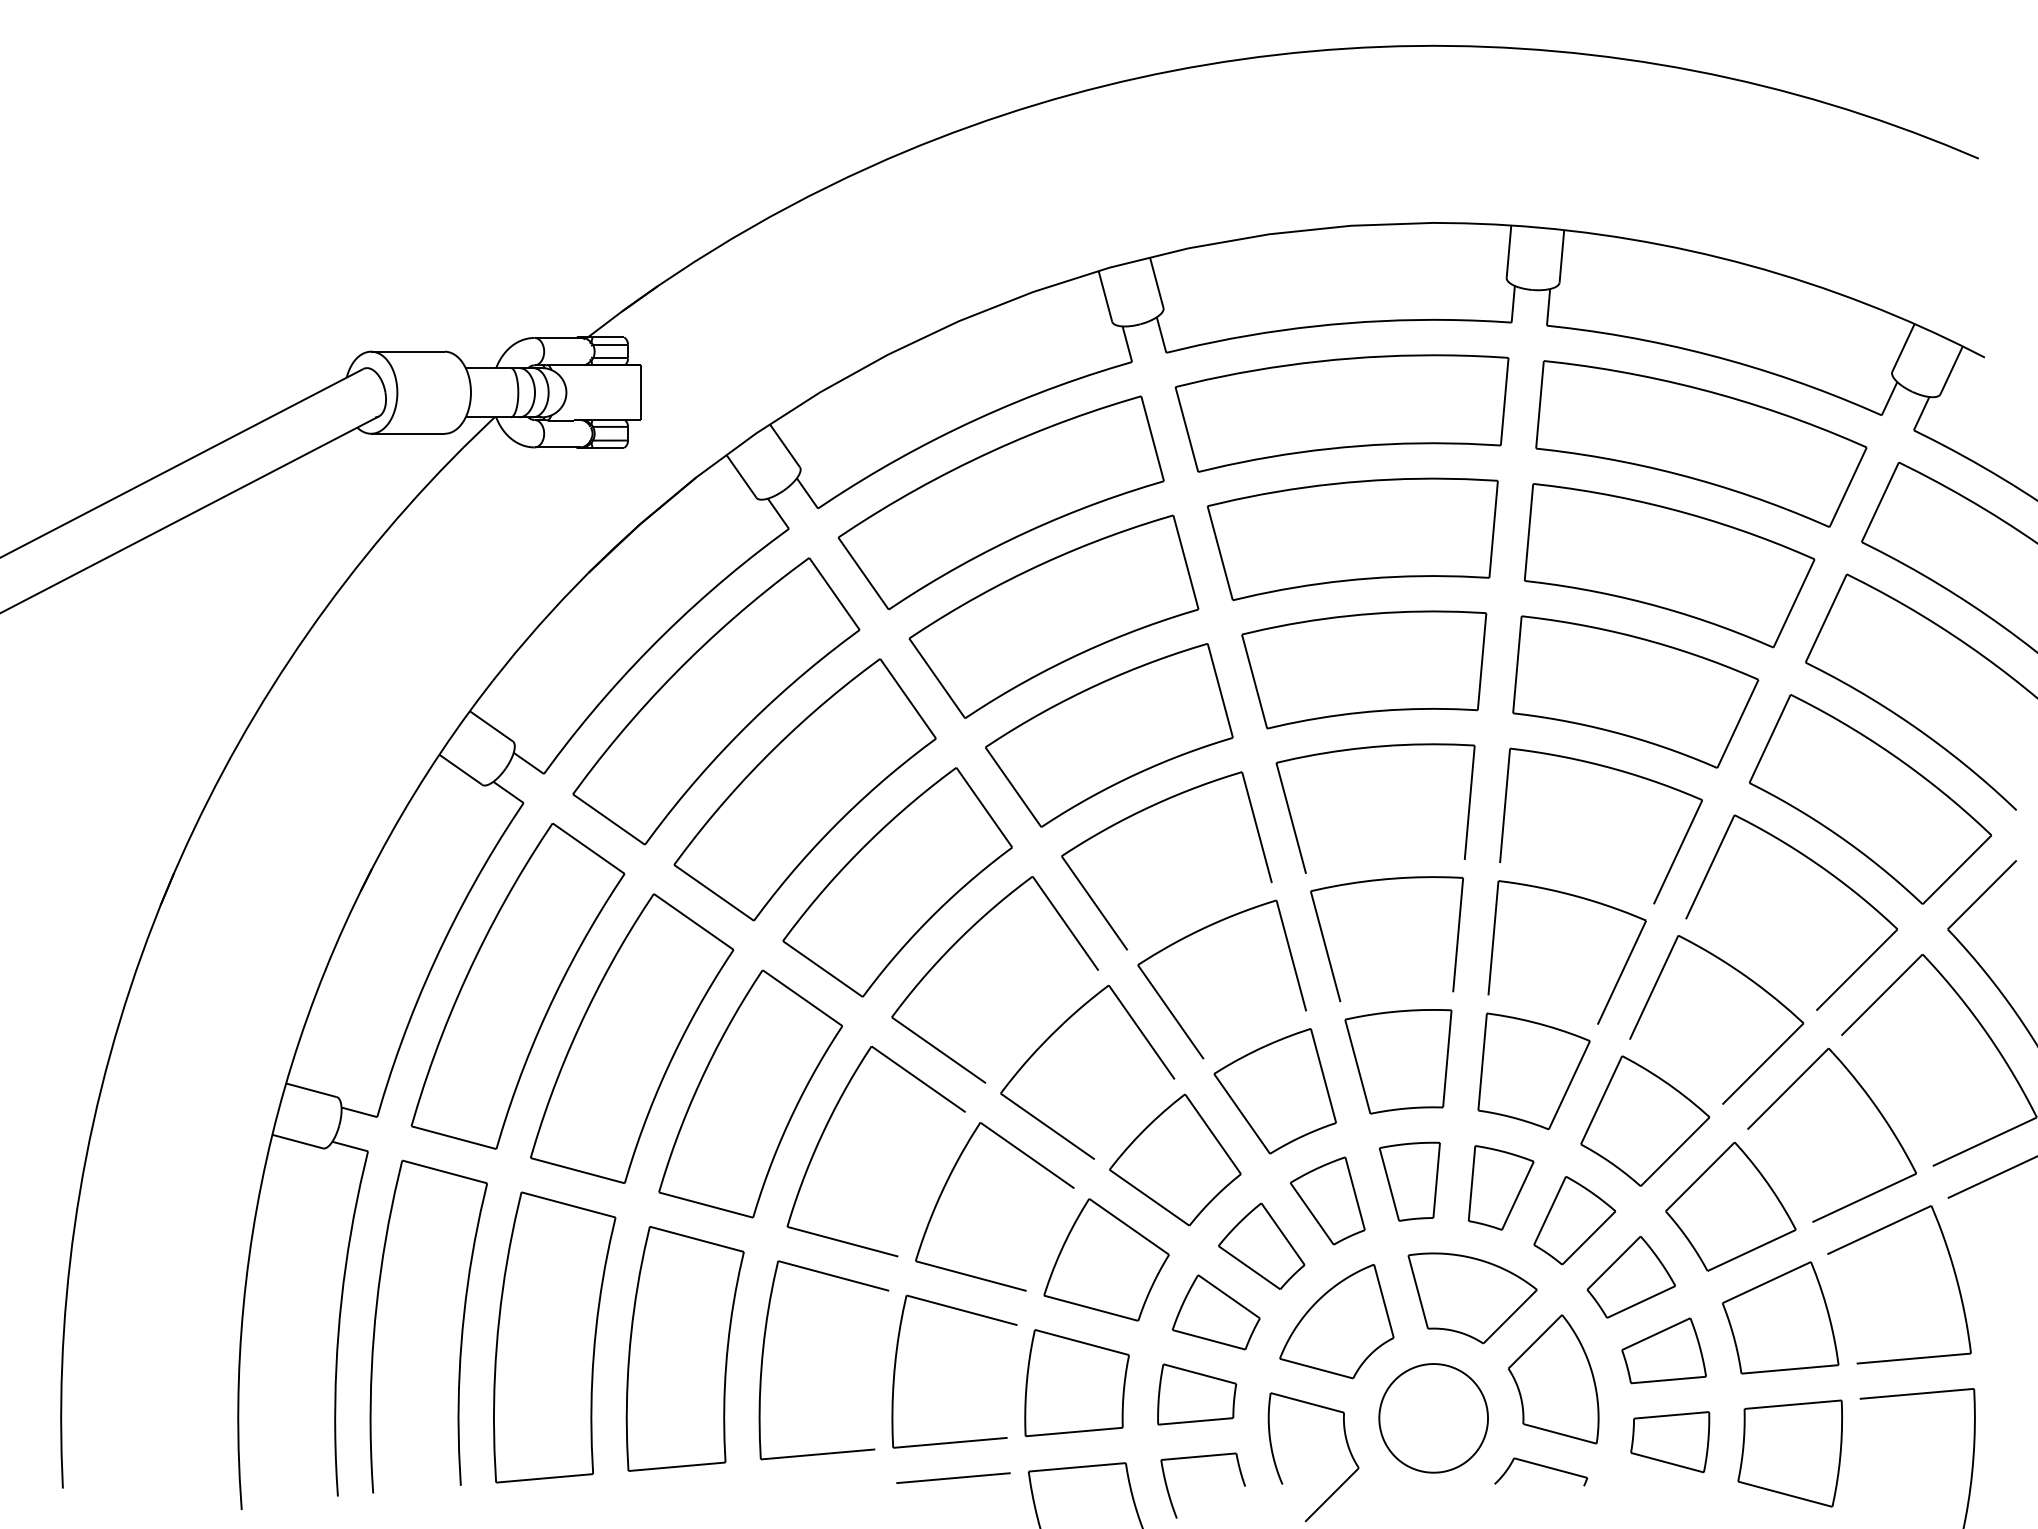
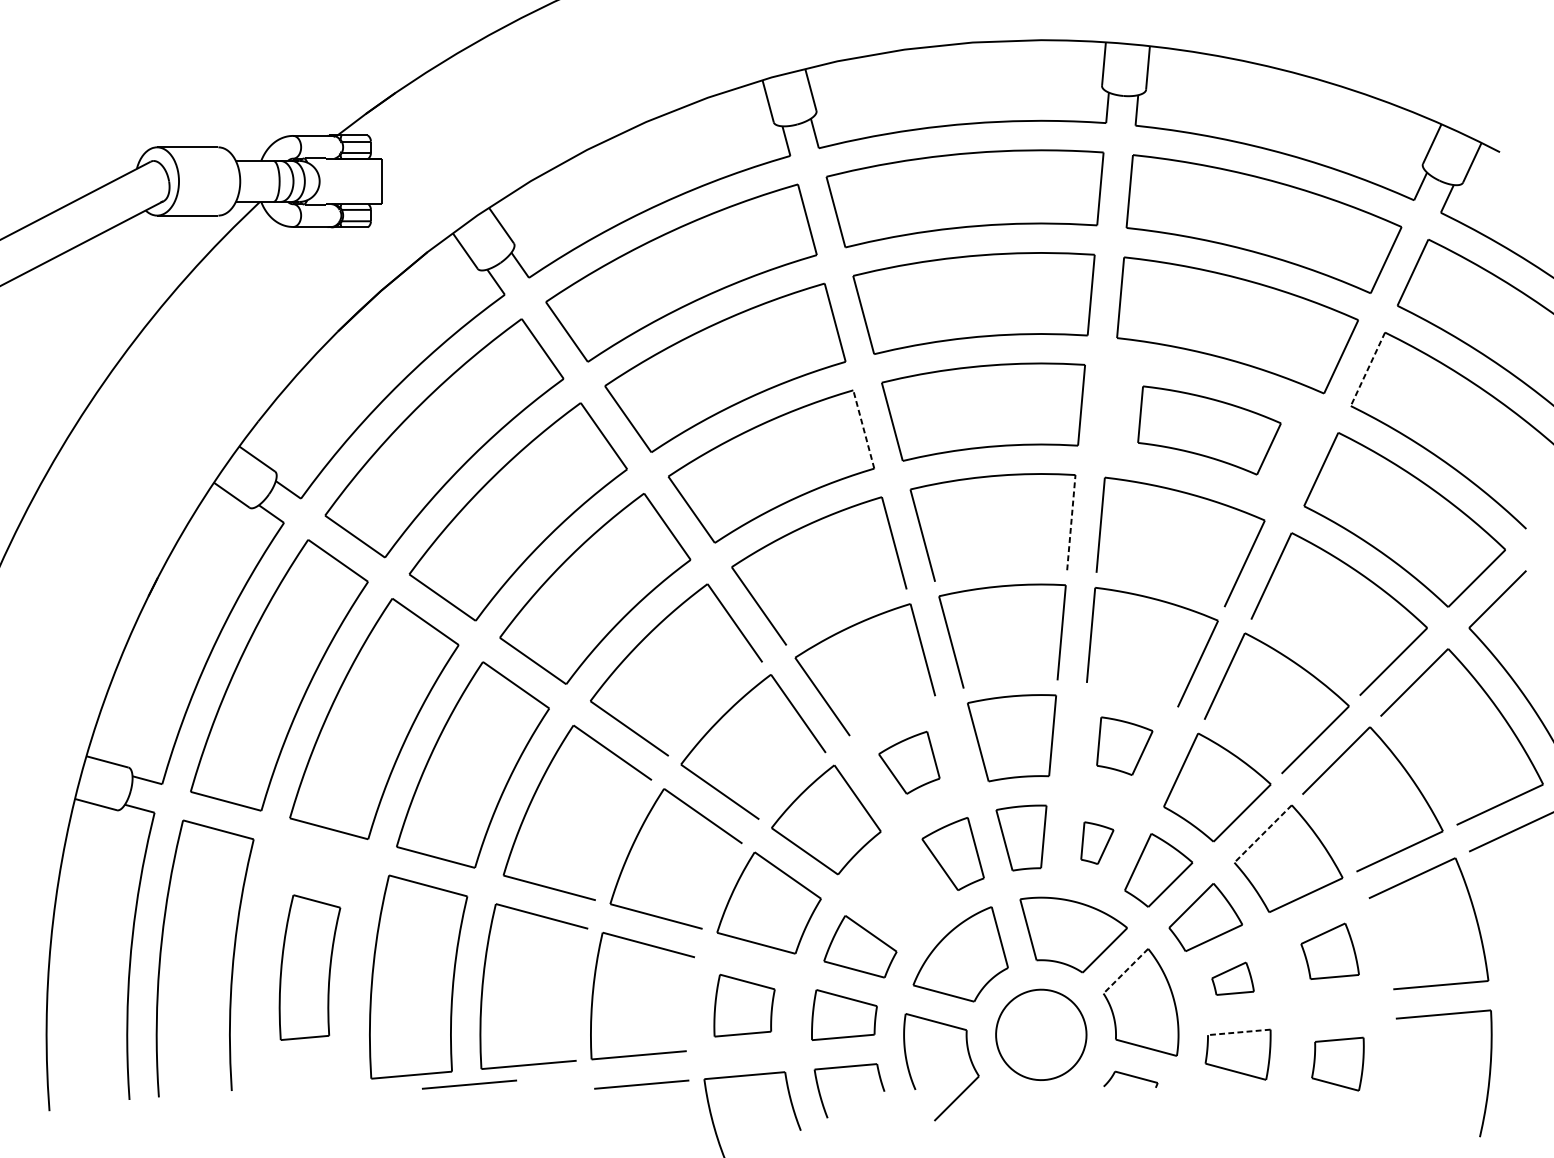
line: (1826, 618) -> (1368, 369), solid -> dashed
line: (1220, 690) -> (863, 429), solid -> dashed
part: (1635, 691) -> (1209, 430), size x0.7
line: (1469, 802) -> (1071, 522), solid -> dashed
part: (1533, 1071) -> (1124, 746), size x0.6
part: (1274, 1091) -> (908, 762), size x0.6
line: (1700, 1176) -> (1263, 833), solid -> dashed
part: (1500, 1187) -> (1096, 842), size x0.6
part: (1261, 1245) -> (898, 891), removed
part: (1780, 1317) -> (1329, 950), size x0.6
part: (554, 1337) -> (309, 967), size x0.6
line: (1535, 1341) -> (1126, 970), solid -> dashed
part: (1663, 1350) -> (1232, 978), size x0.6
part: (1076, 1383) -> (744, 1005), size x0.7
line: (1671, 1415) -> (1239, 1032), solid -> dashed
part: (1789, 1453) -> (1337, 1064), size x0.6
part: (1541, 1471) -> (1131, 1079), size x0.7
line: (746, 1477) -> (469, 1084), added

